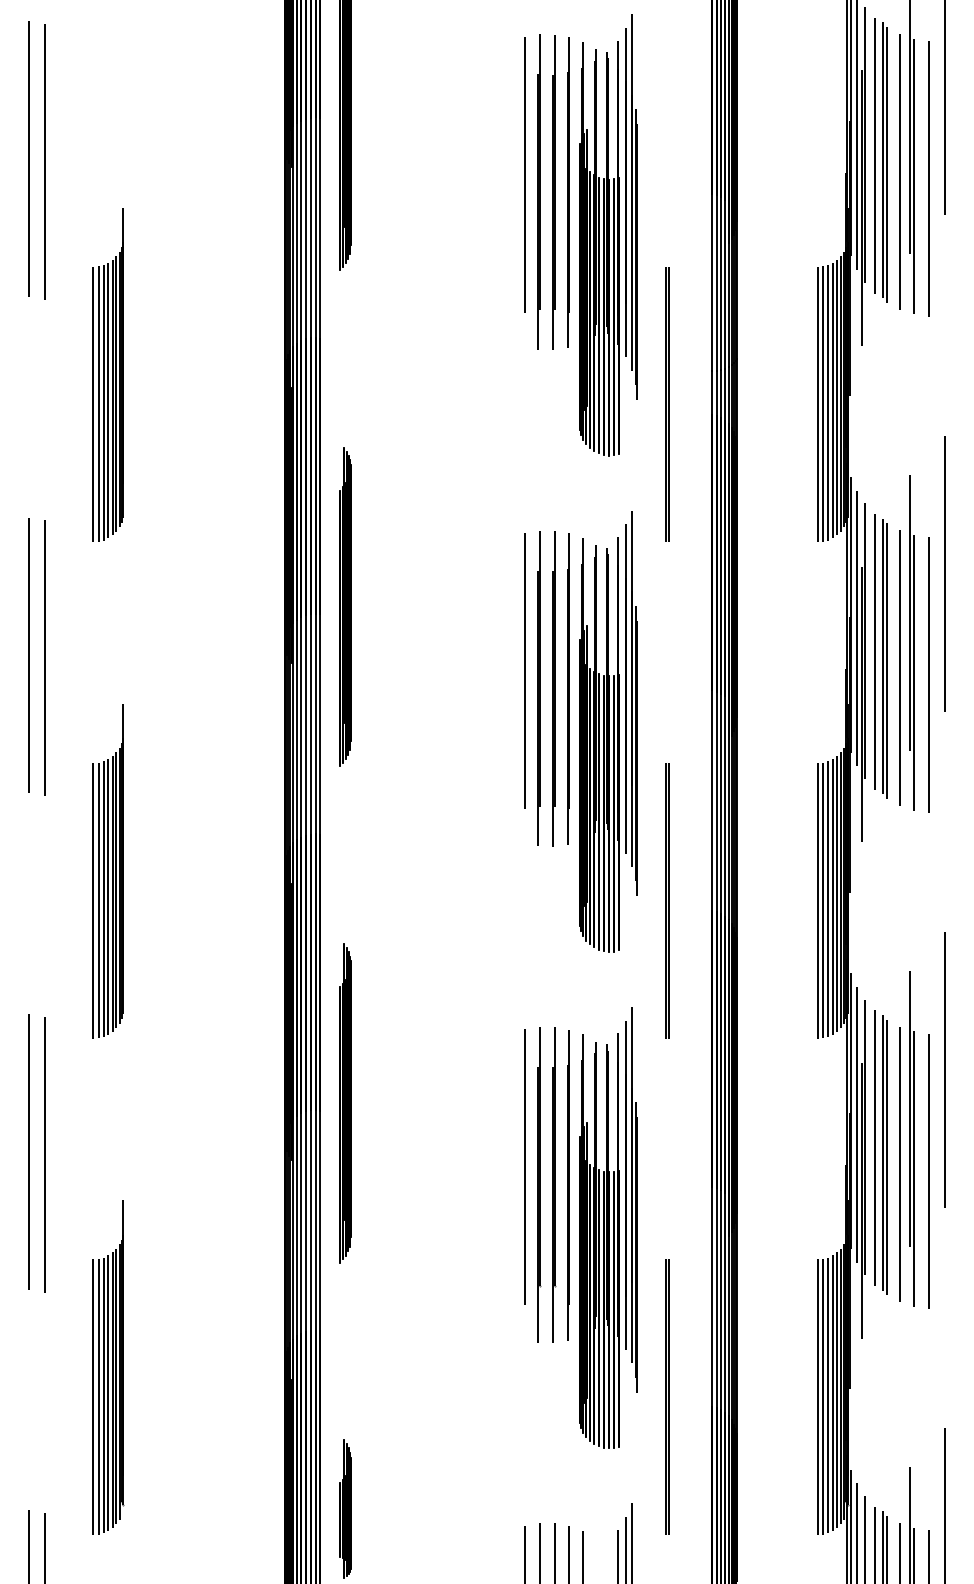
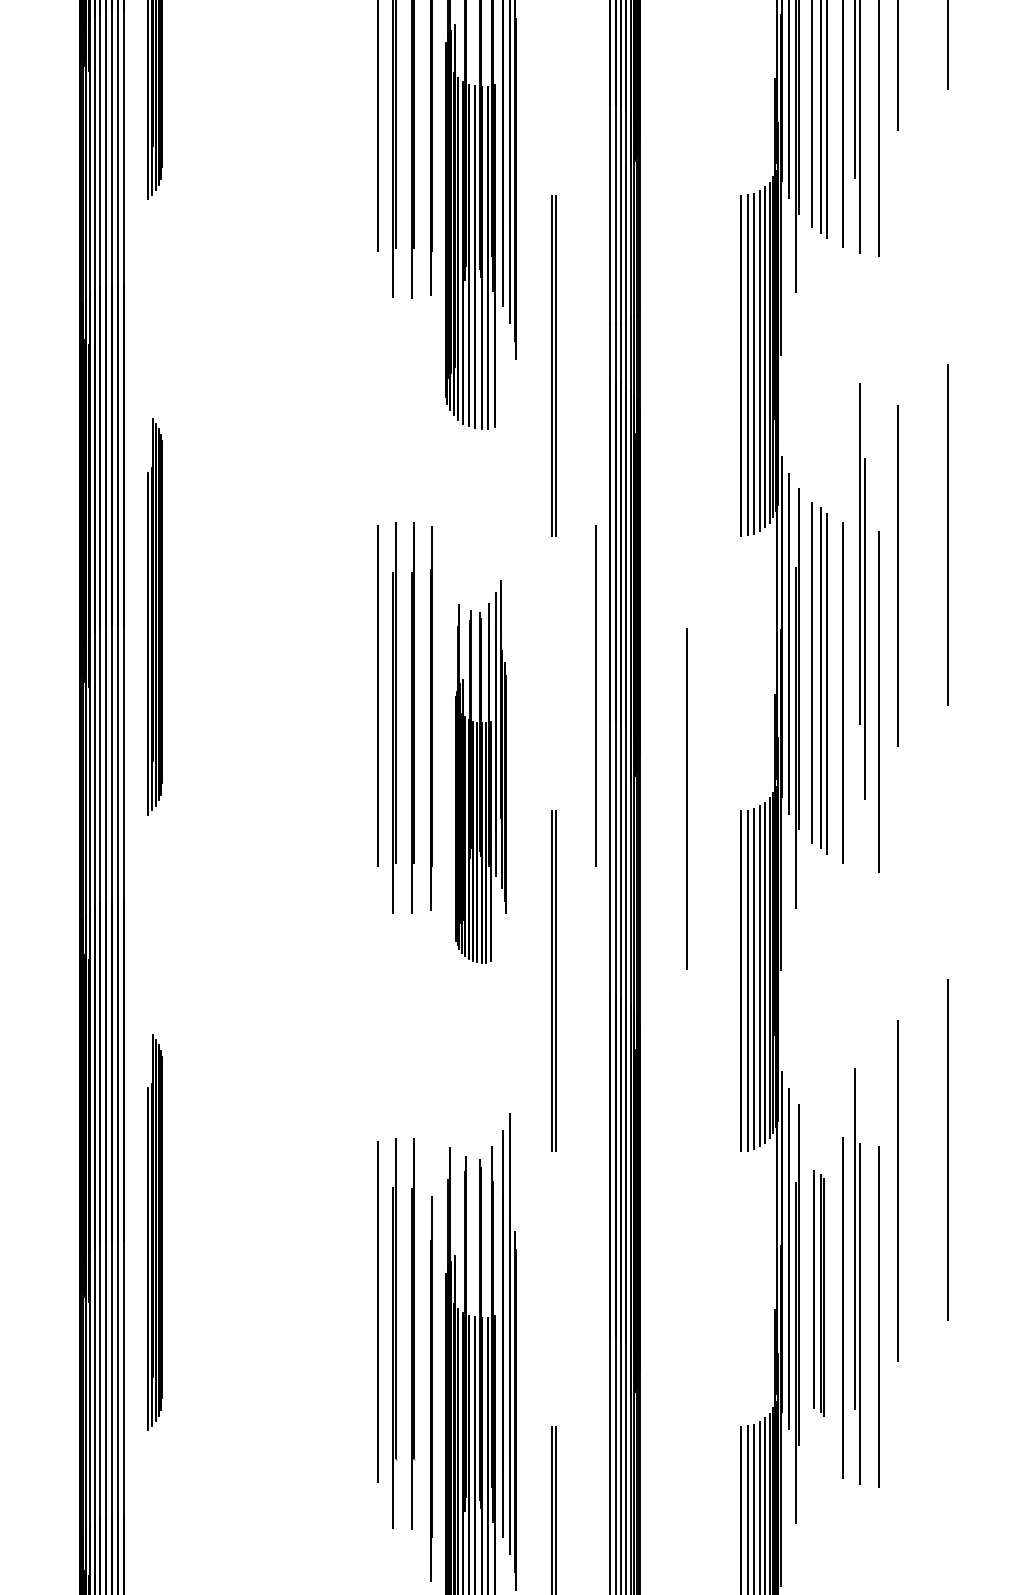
part: (911, 642) -> (861, 591), moved
line: (700, 670) -> (595, 695), added
part: (608, 731) -> (481, 771), size x0.7
line: (774, 753) -> (687, 798), added
part: (880, 1152) -> (818, 1293), size x0.7
line: (568, 1185) -> (431, 1388), moved

